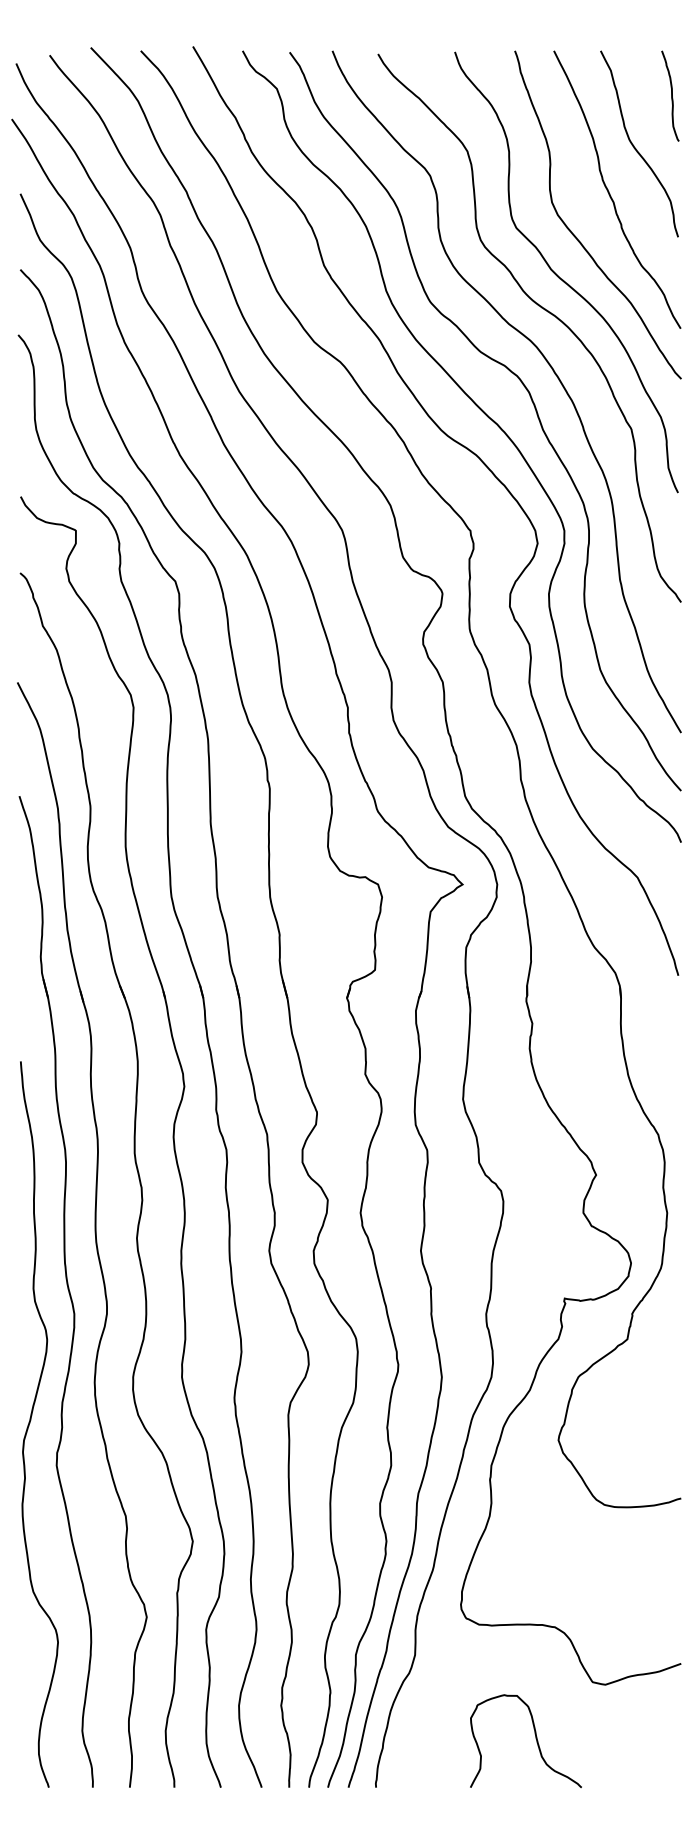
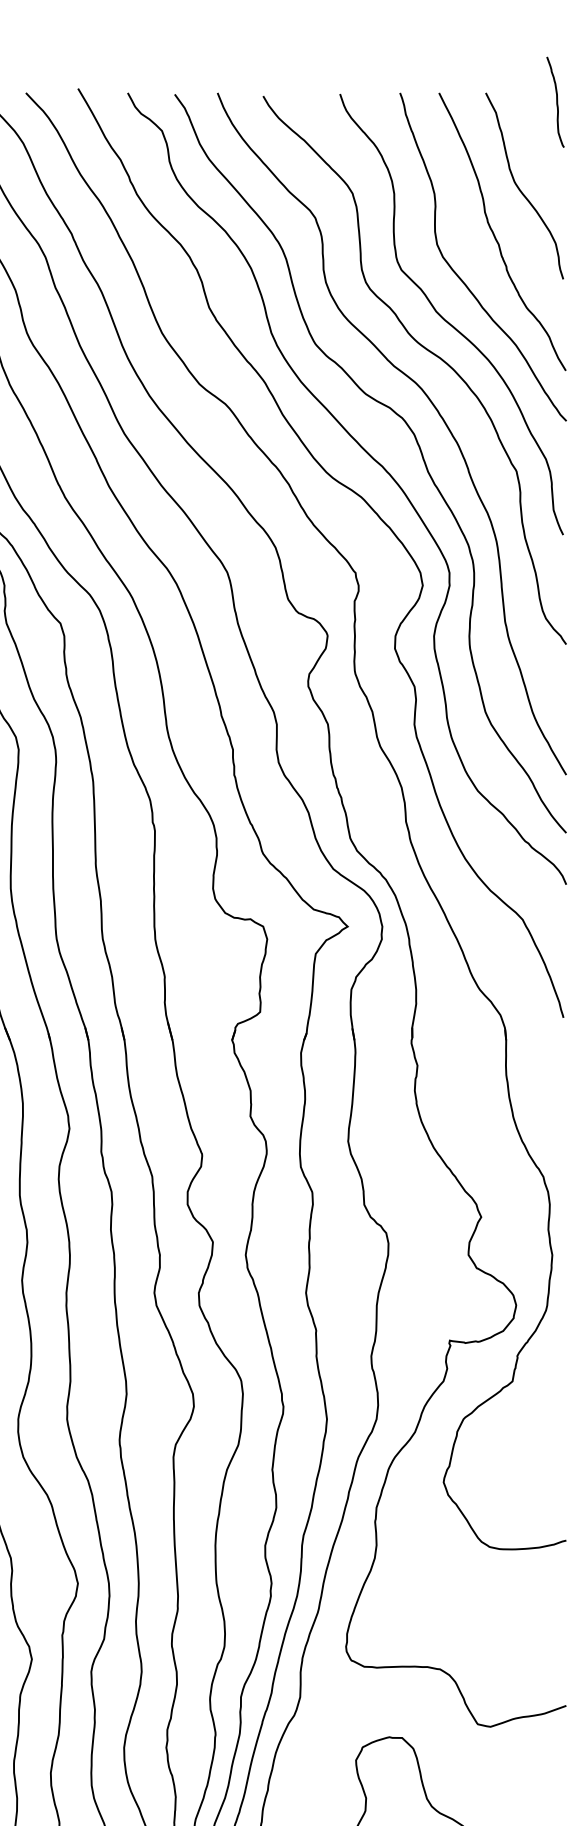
curve: (671, 95) -> (556, 101), moved

